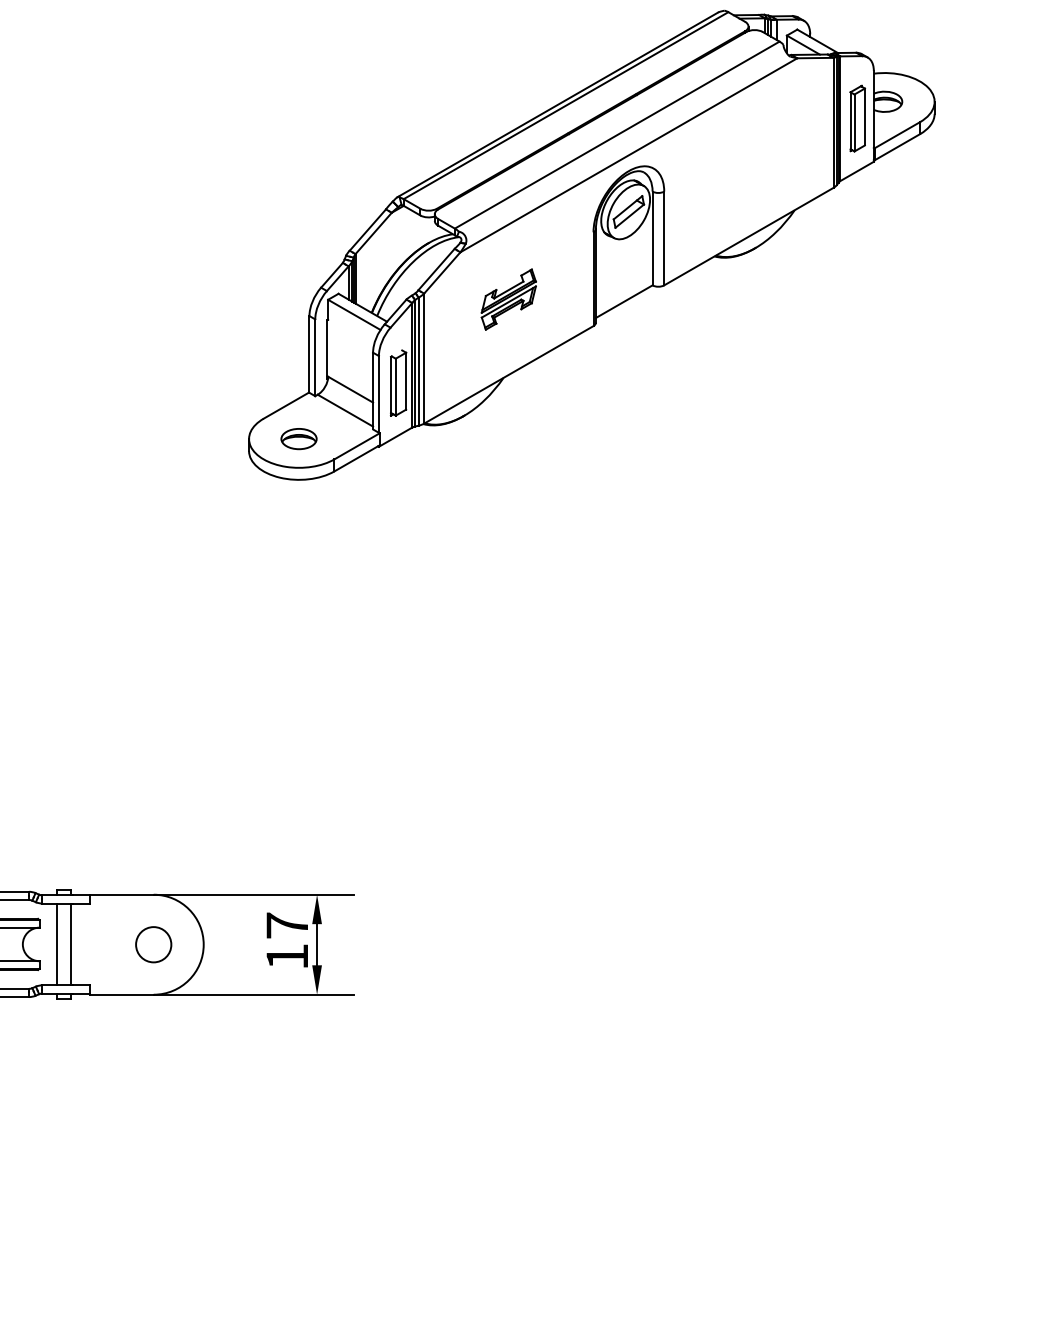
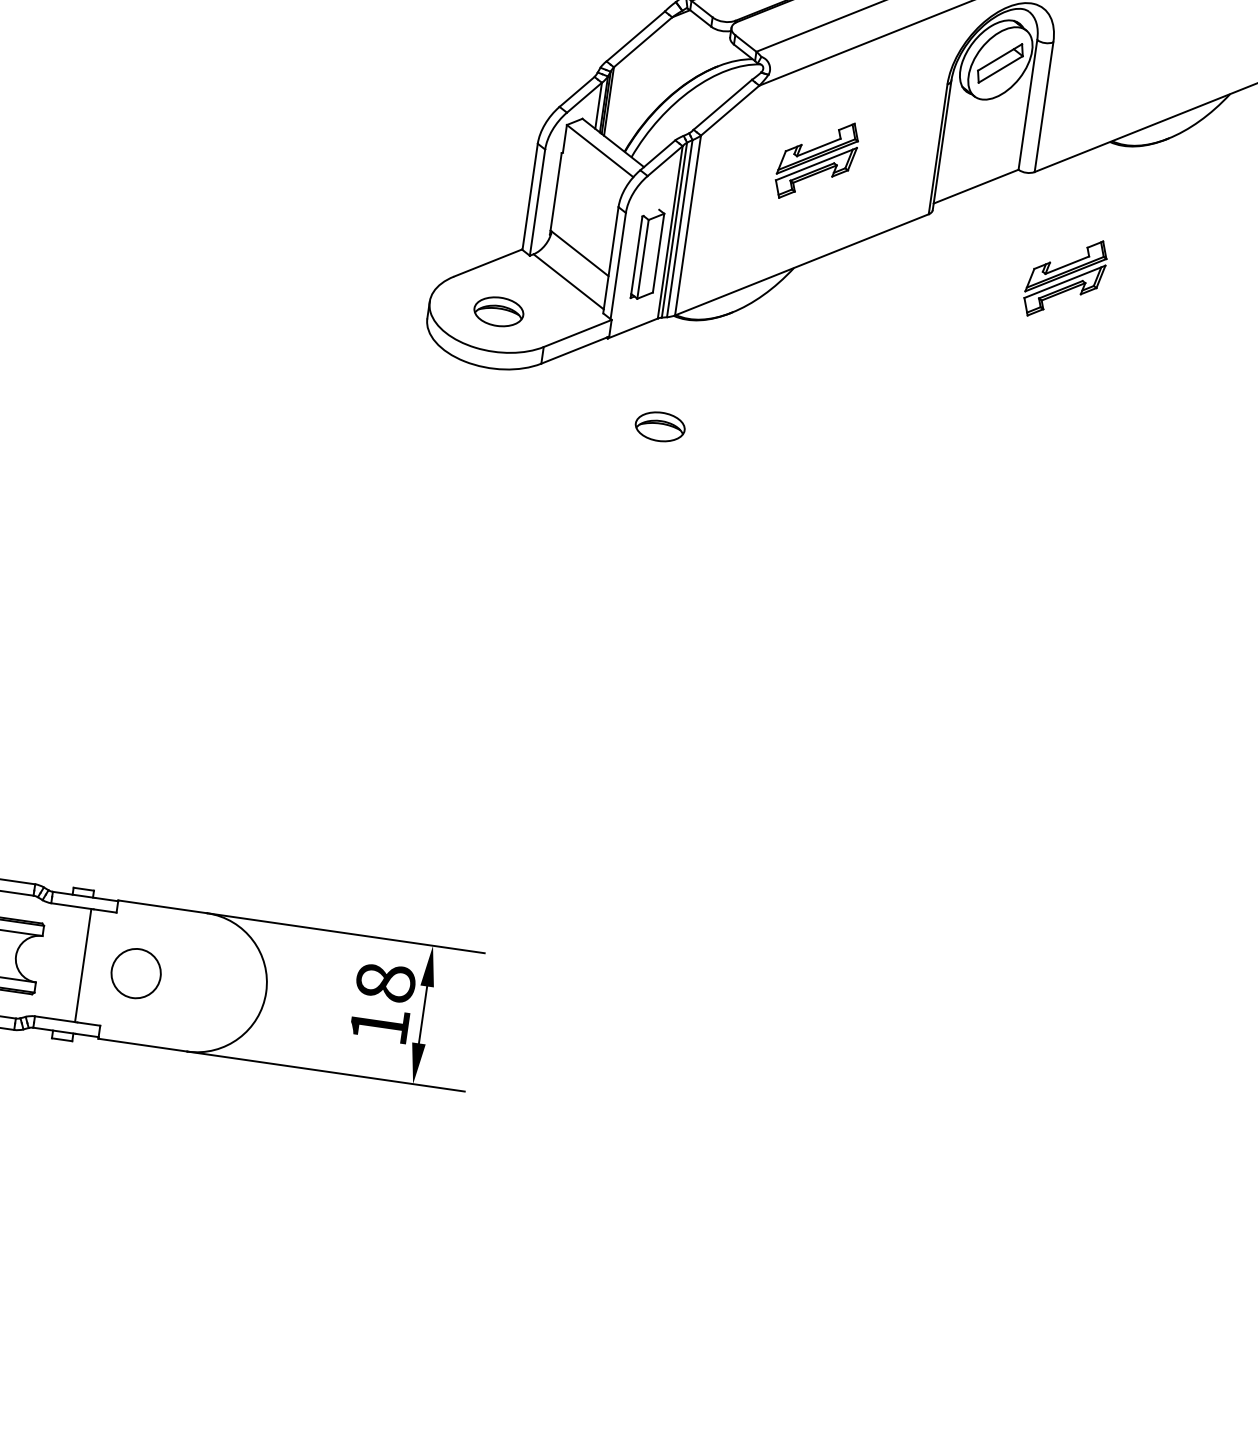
part: (696, 357) -> (1064, 278), added
part: (424, 504) -> (659, 427), added
text: (287, 925) -> (385, 982), 17 -> 18
line: (56, 944) -> (62, 962), removed
circle: (153, 944) -> (135, 973), moved

